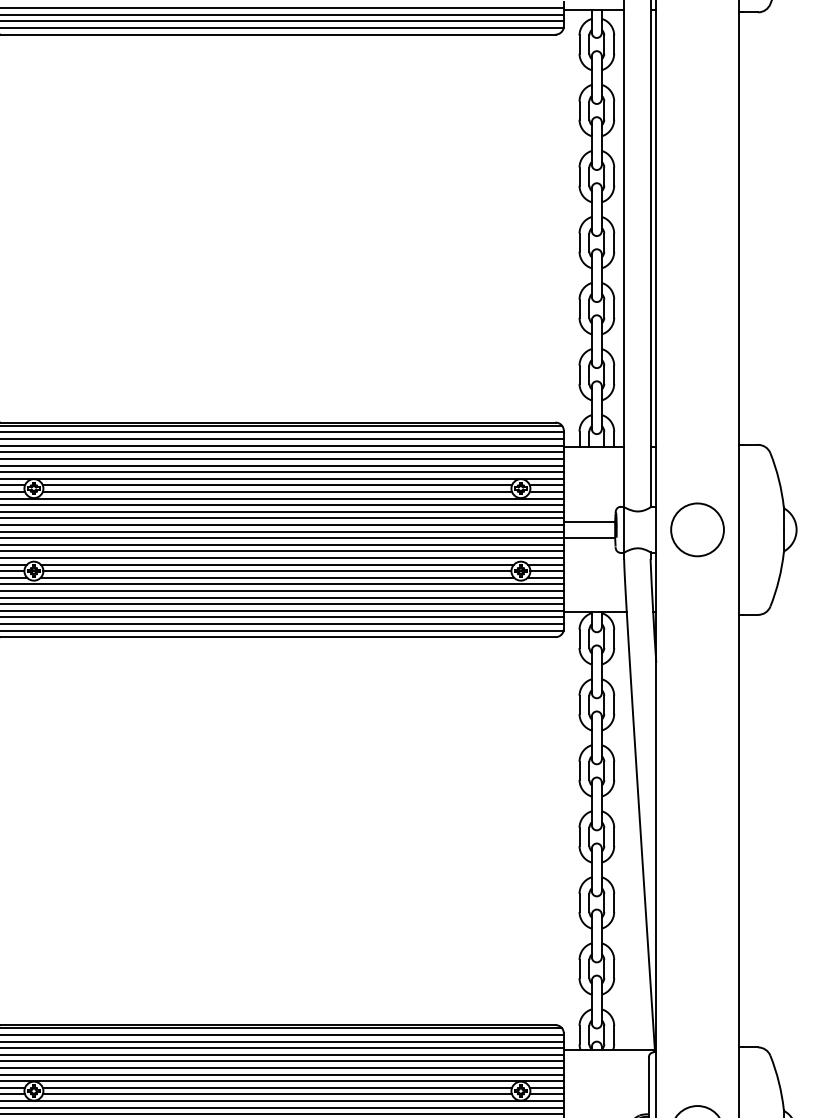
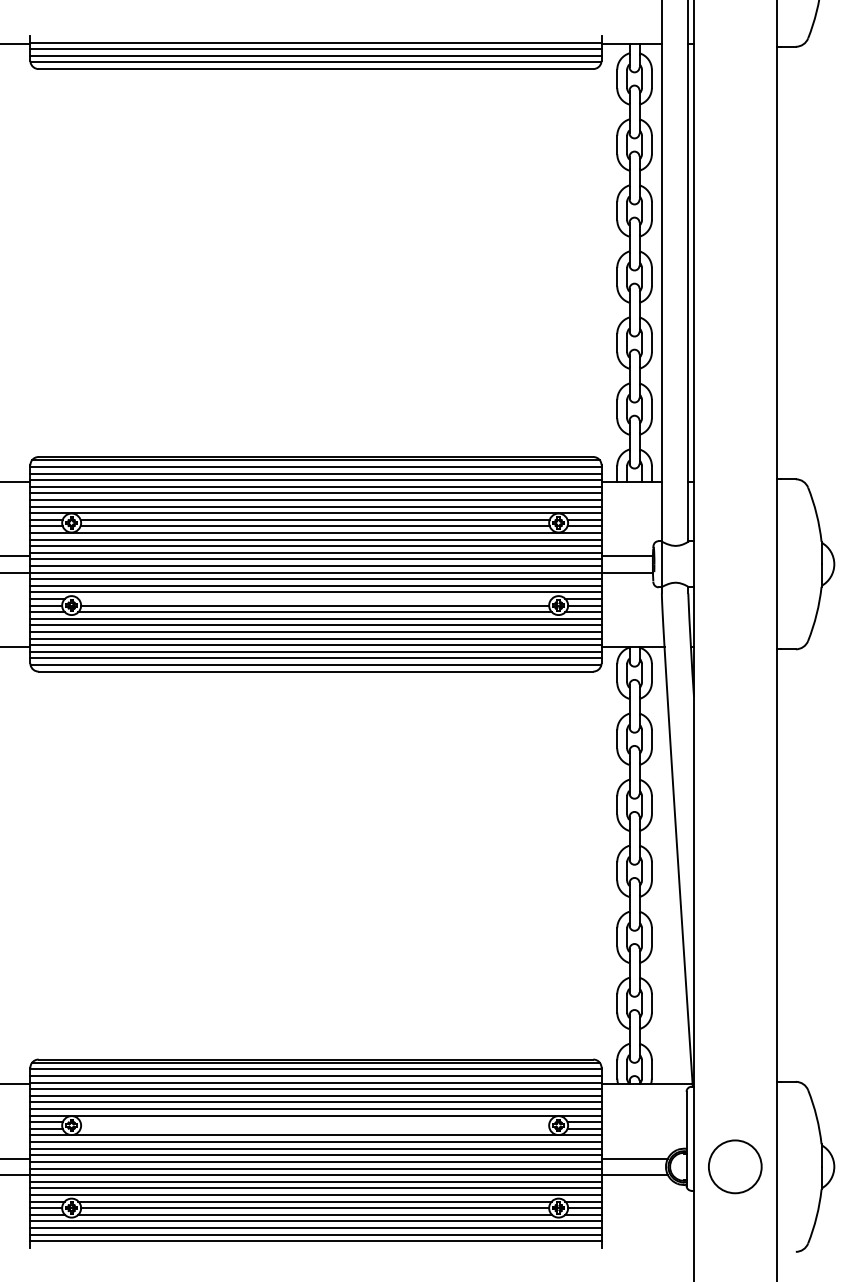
circle: (697, 530) -> (735, 564), removed
line: (276, 564) -> (314, 598), removed
line: (276, 1088) -> (314, 1122), removed
line: (276, 1094) -> (314, 1128), removed

